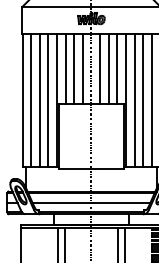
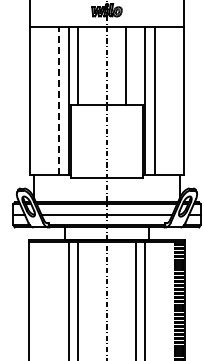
line: (73, 68) -> (87, 65), removed
line: (82, 68) -> (97, 65), removed
line: (100, 68) -> (116, 65), removed
line: (117, 68) -> (135, 65), removed
line: (30, 100) -> (39, 101), removed
line: (39, 100) -> (49, 101), removed
line: (48, 100) -> (59, 101), solid -> dashed
line: (143, 100) -> (164, 101), removed
line: (152, 100) -> (174, 101), removed

